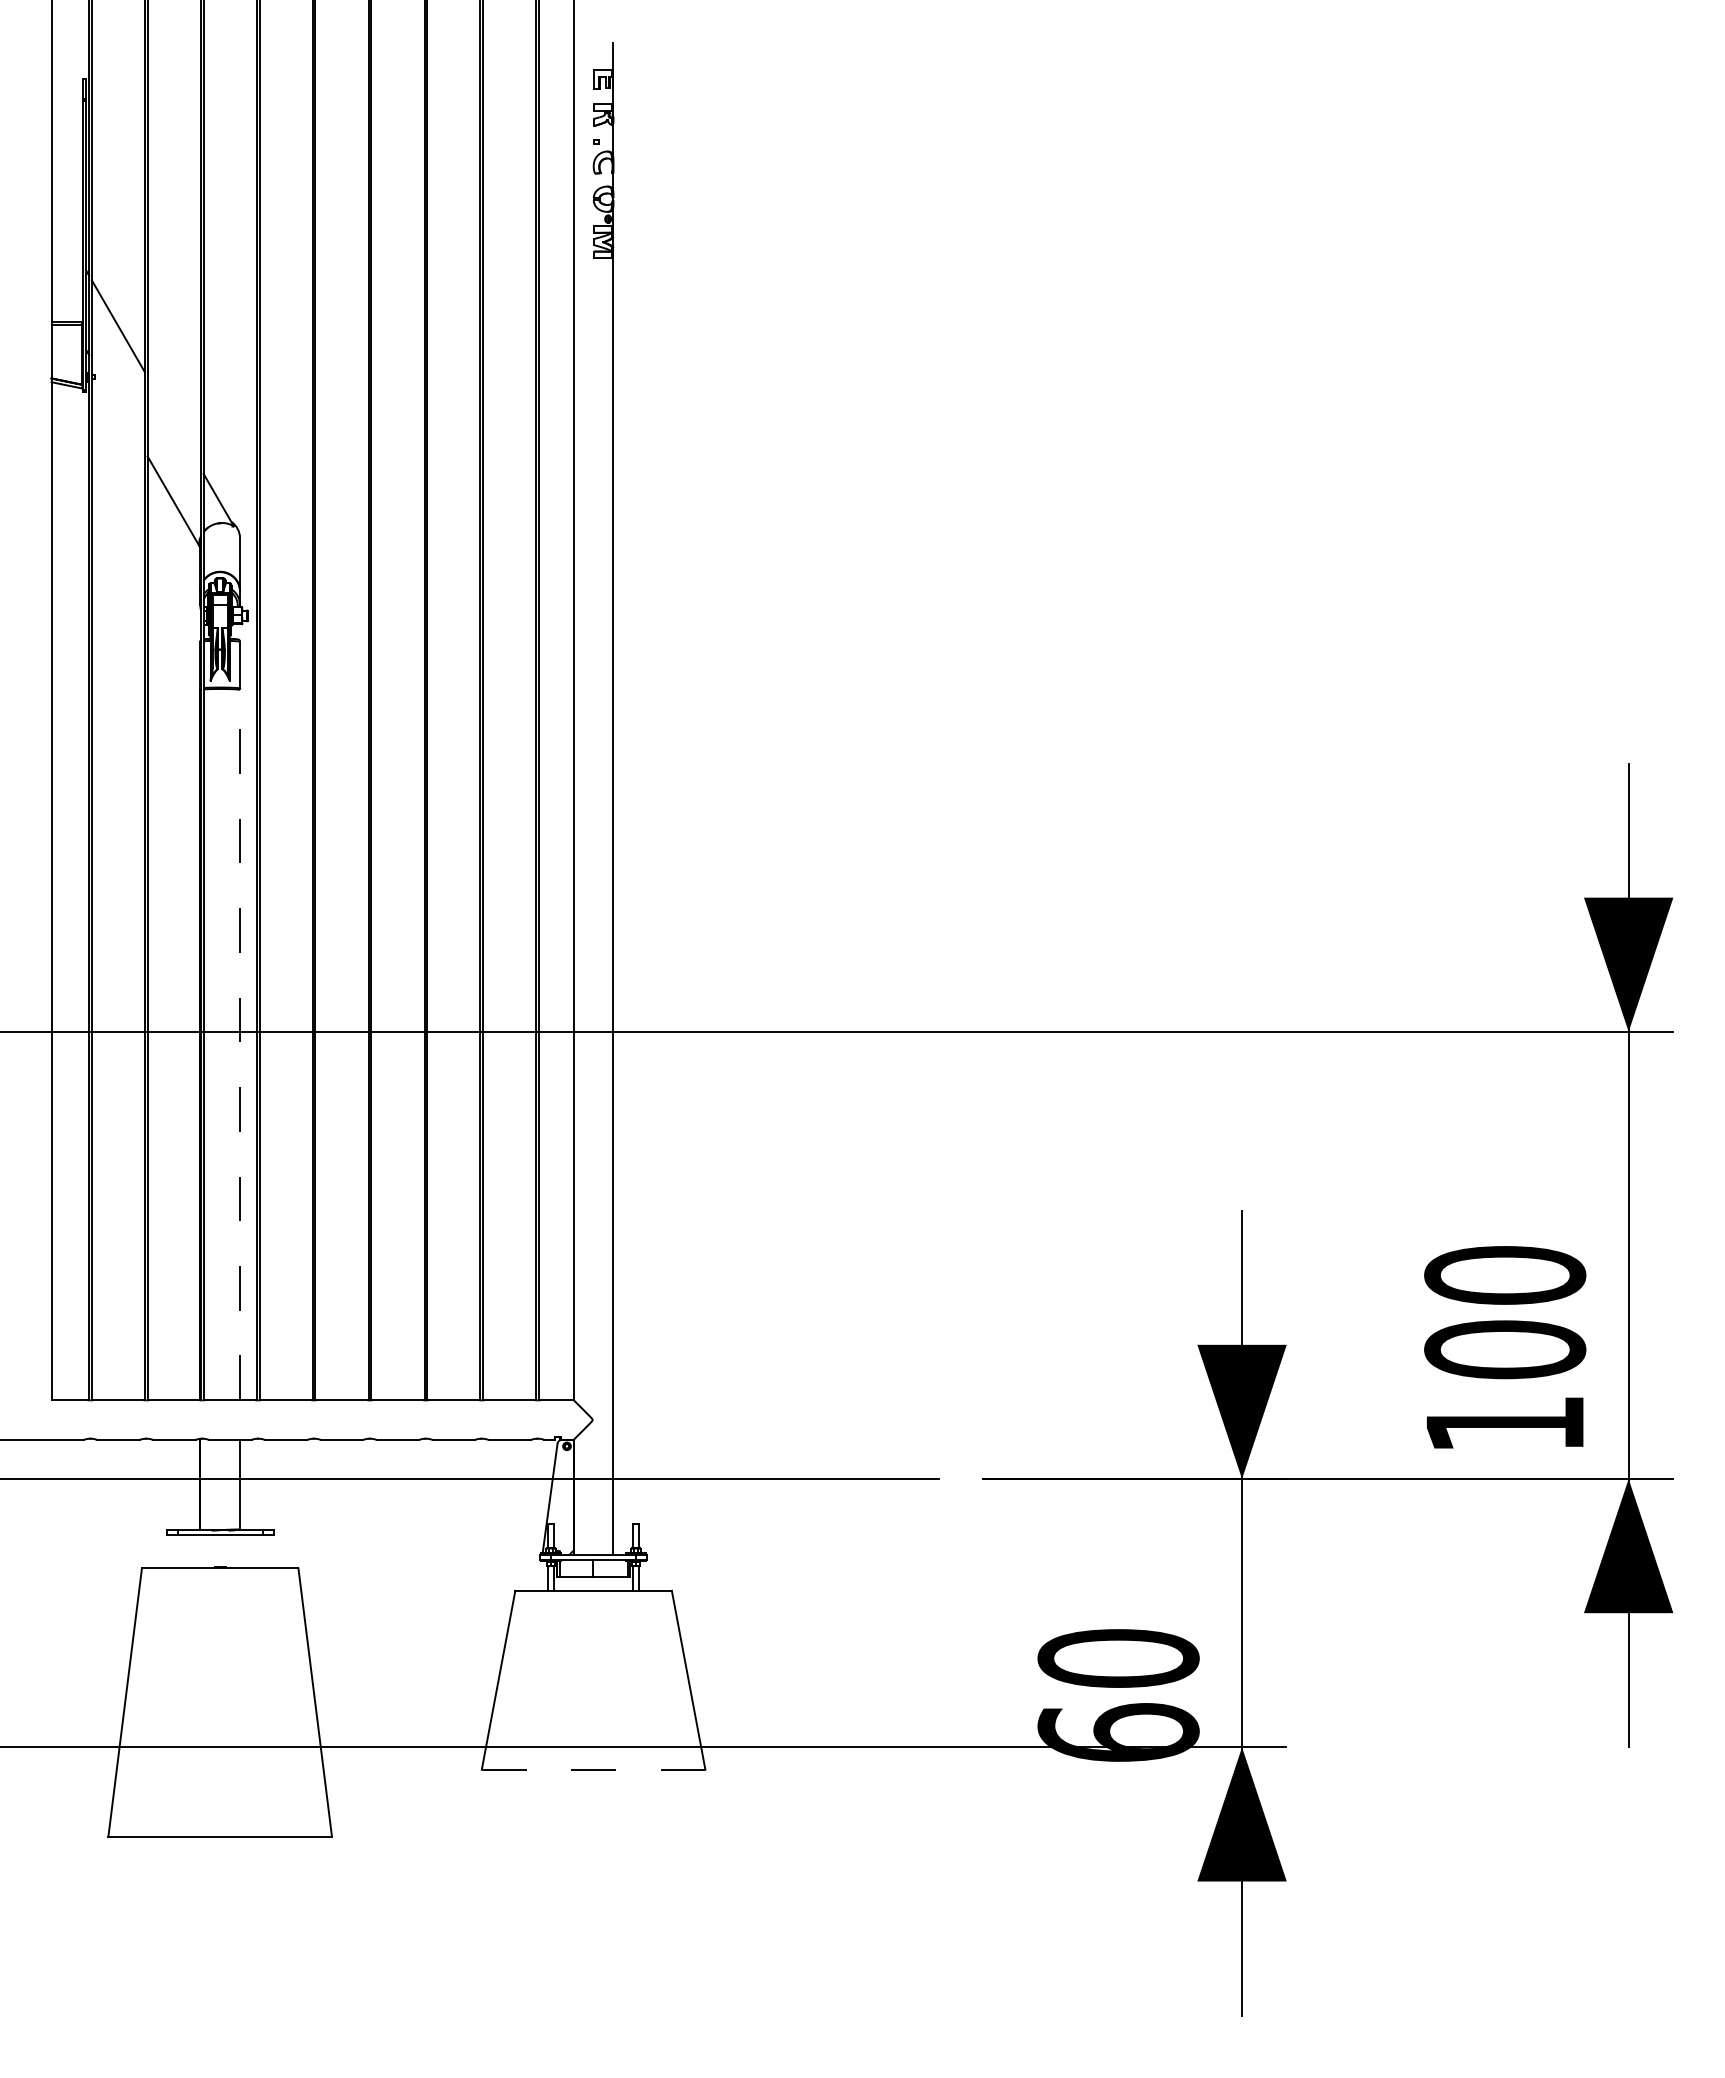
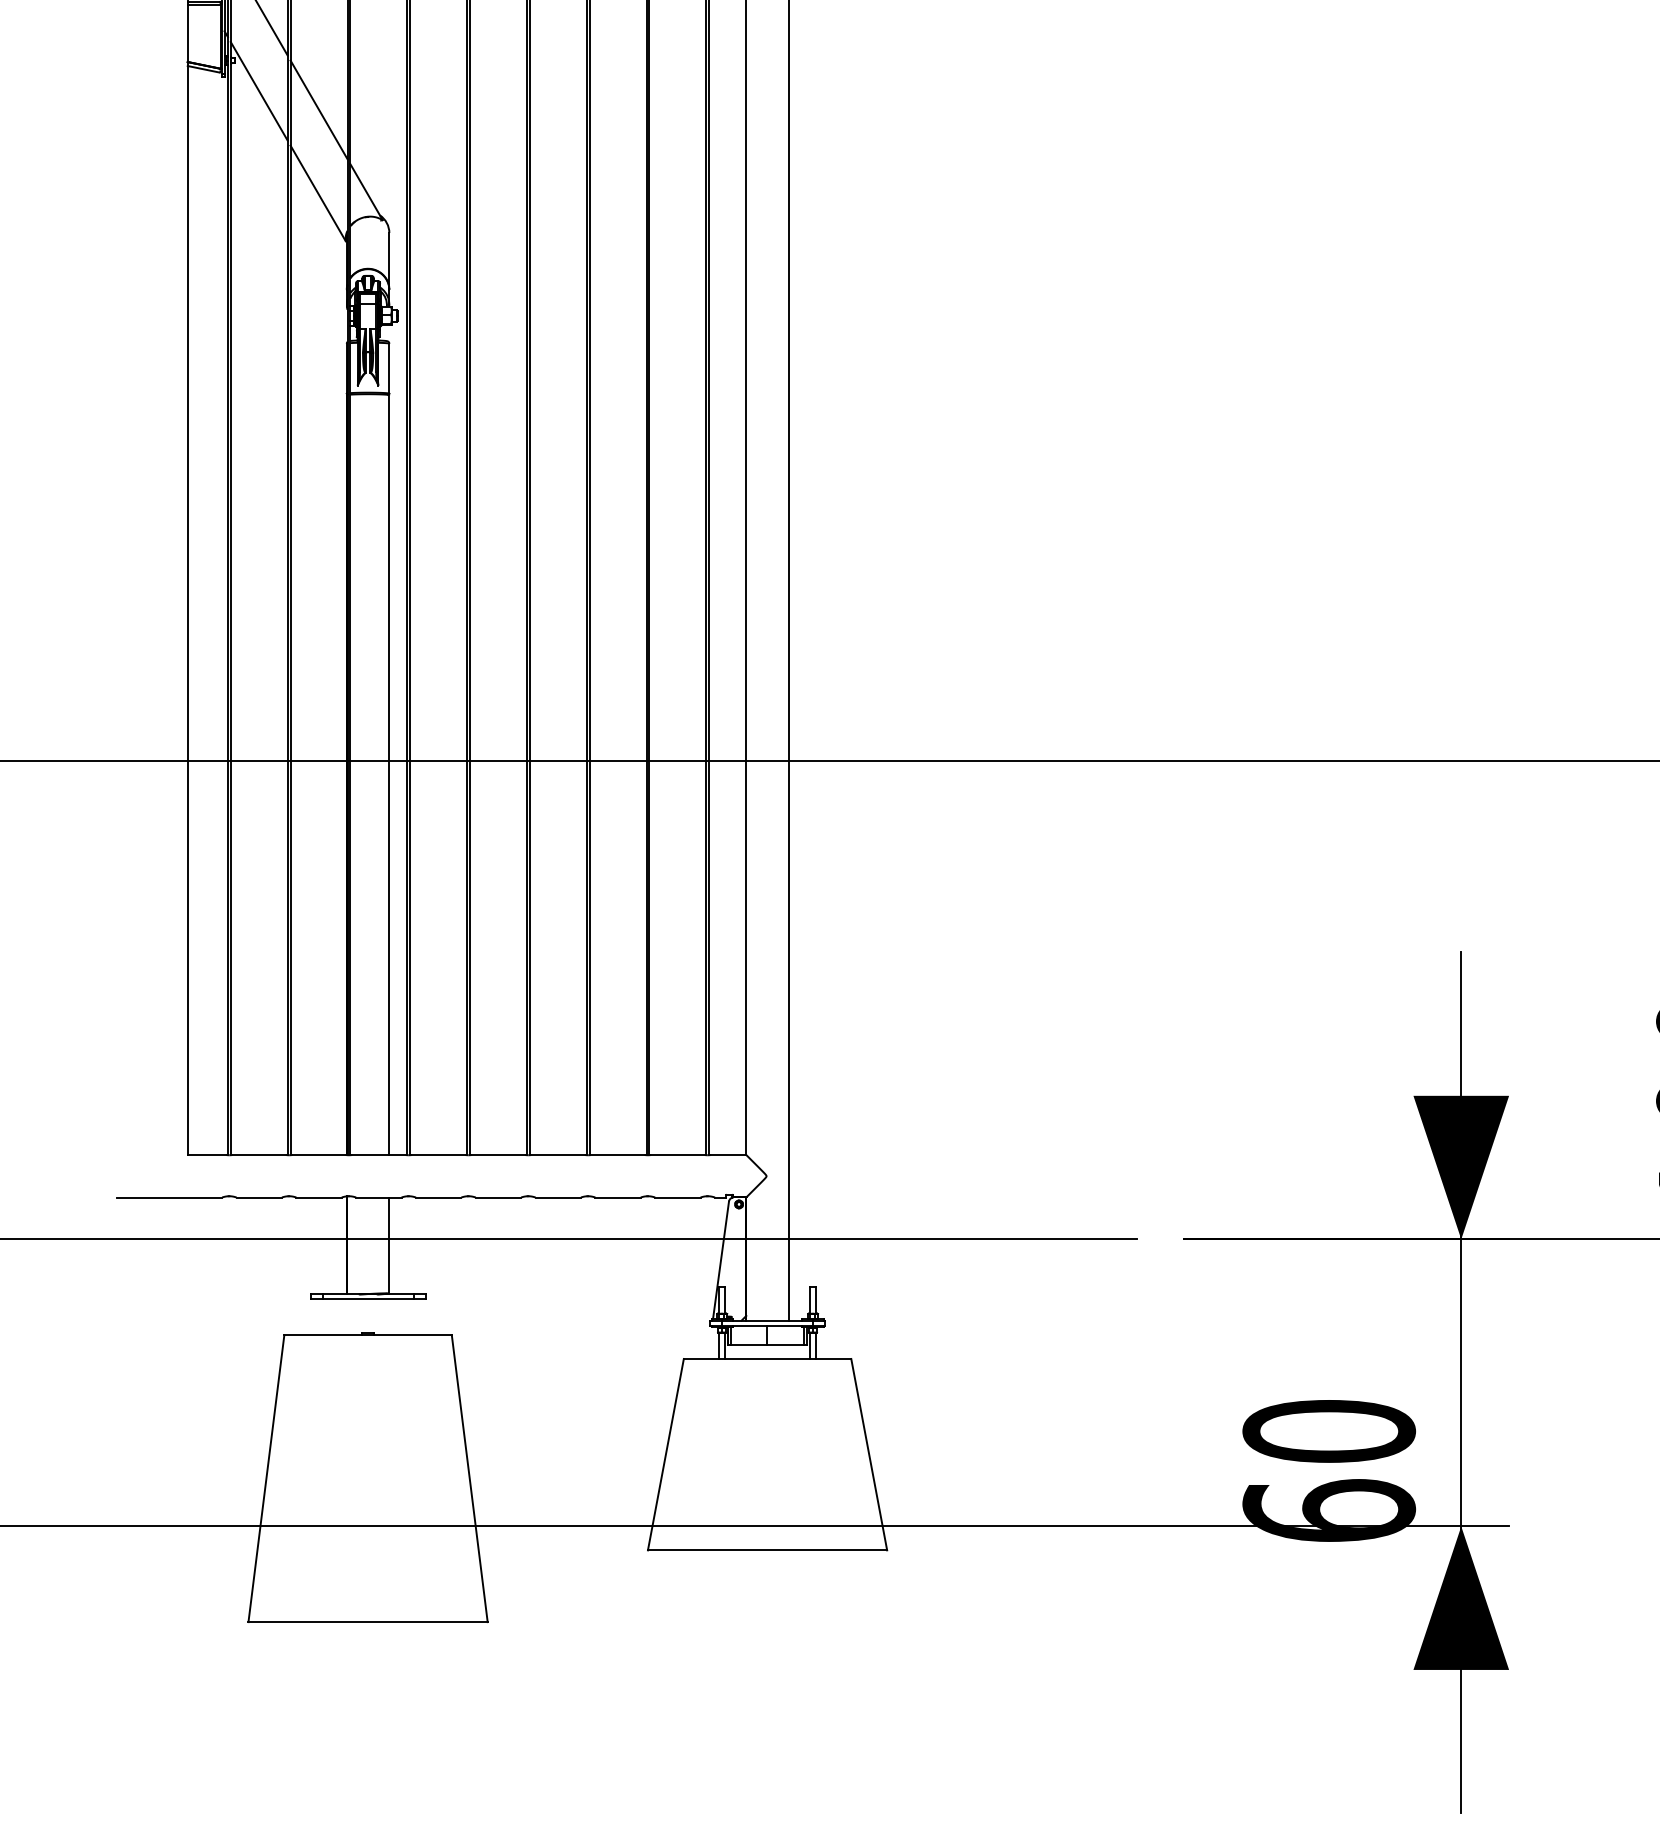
line: (118, 405) -> (259, 90), added
line: (173, 423) -> (318, 110), added
line: (240, 1044) -> (389, 774), dashed -> solid
line: (593, 1769) -> (767, 1550), dashed -> solid

